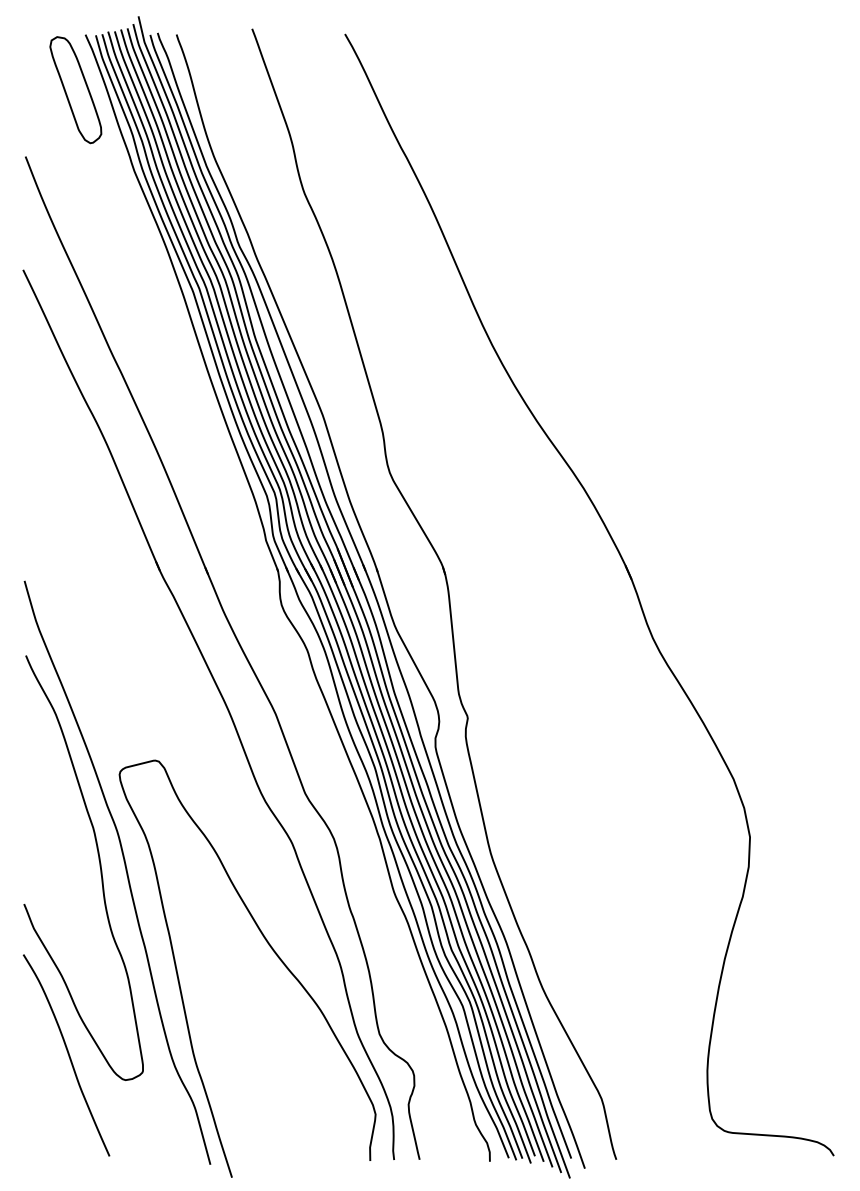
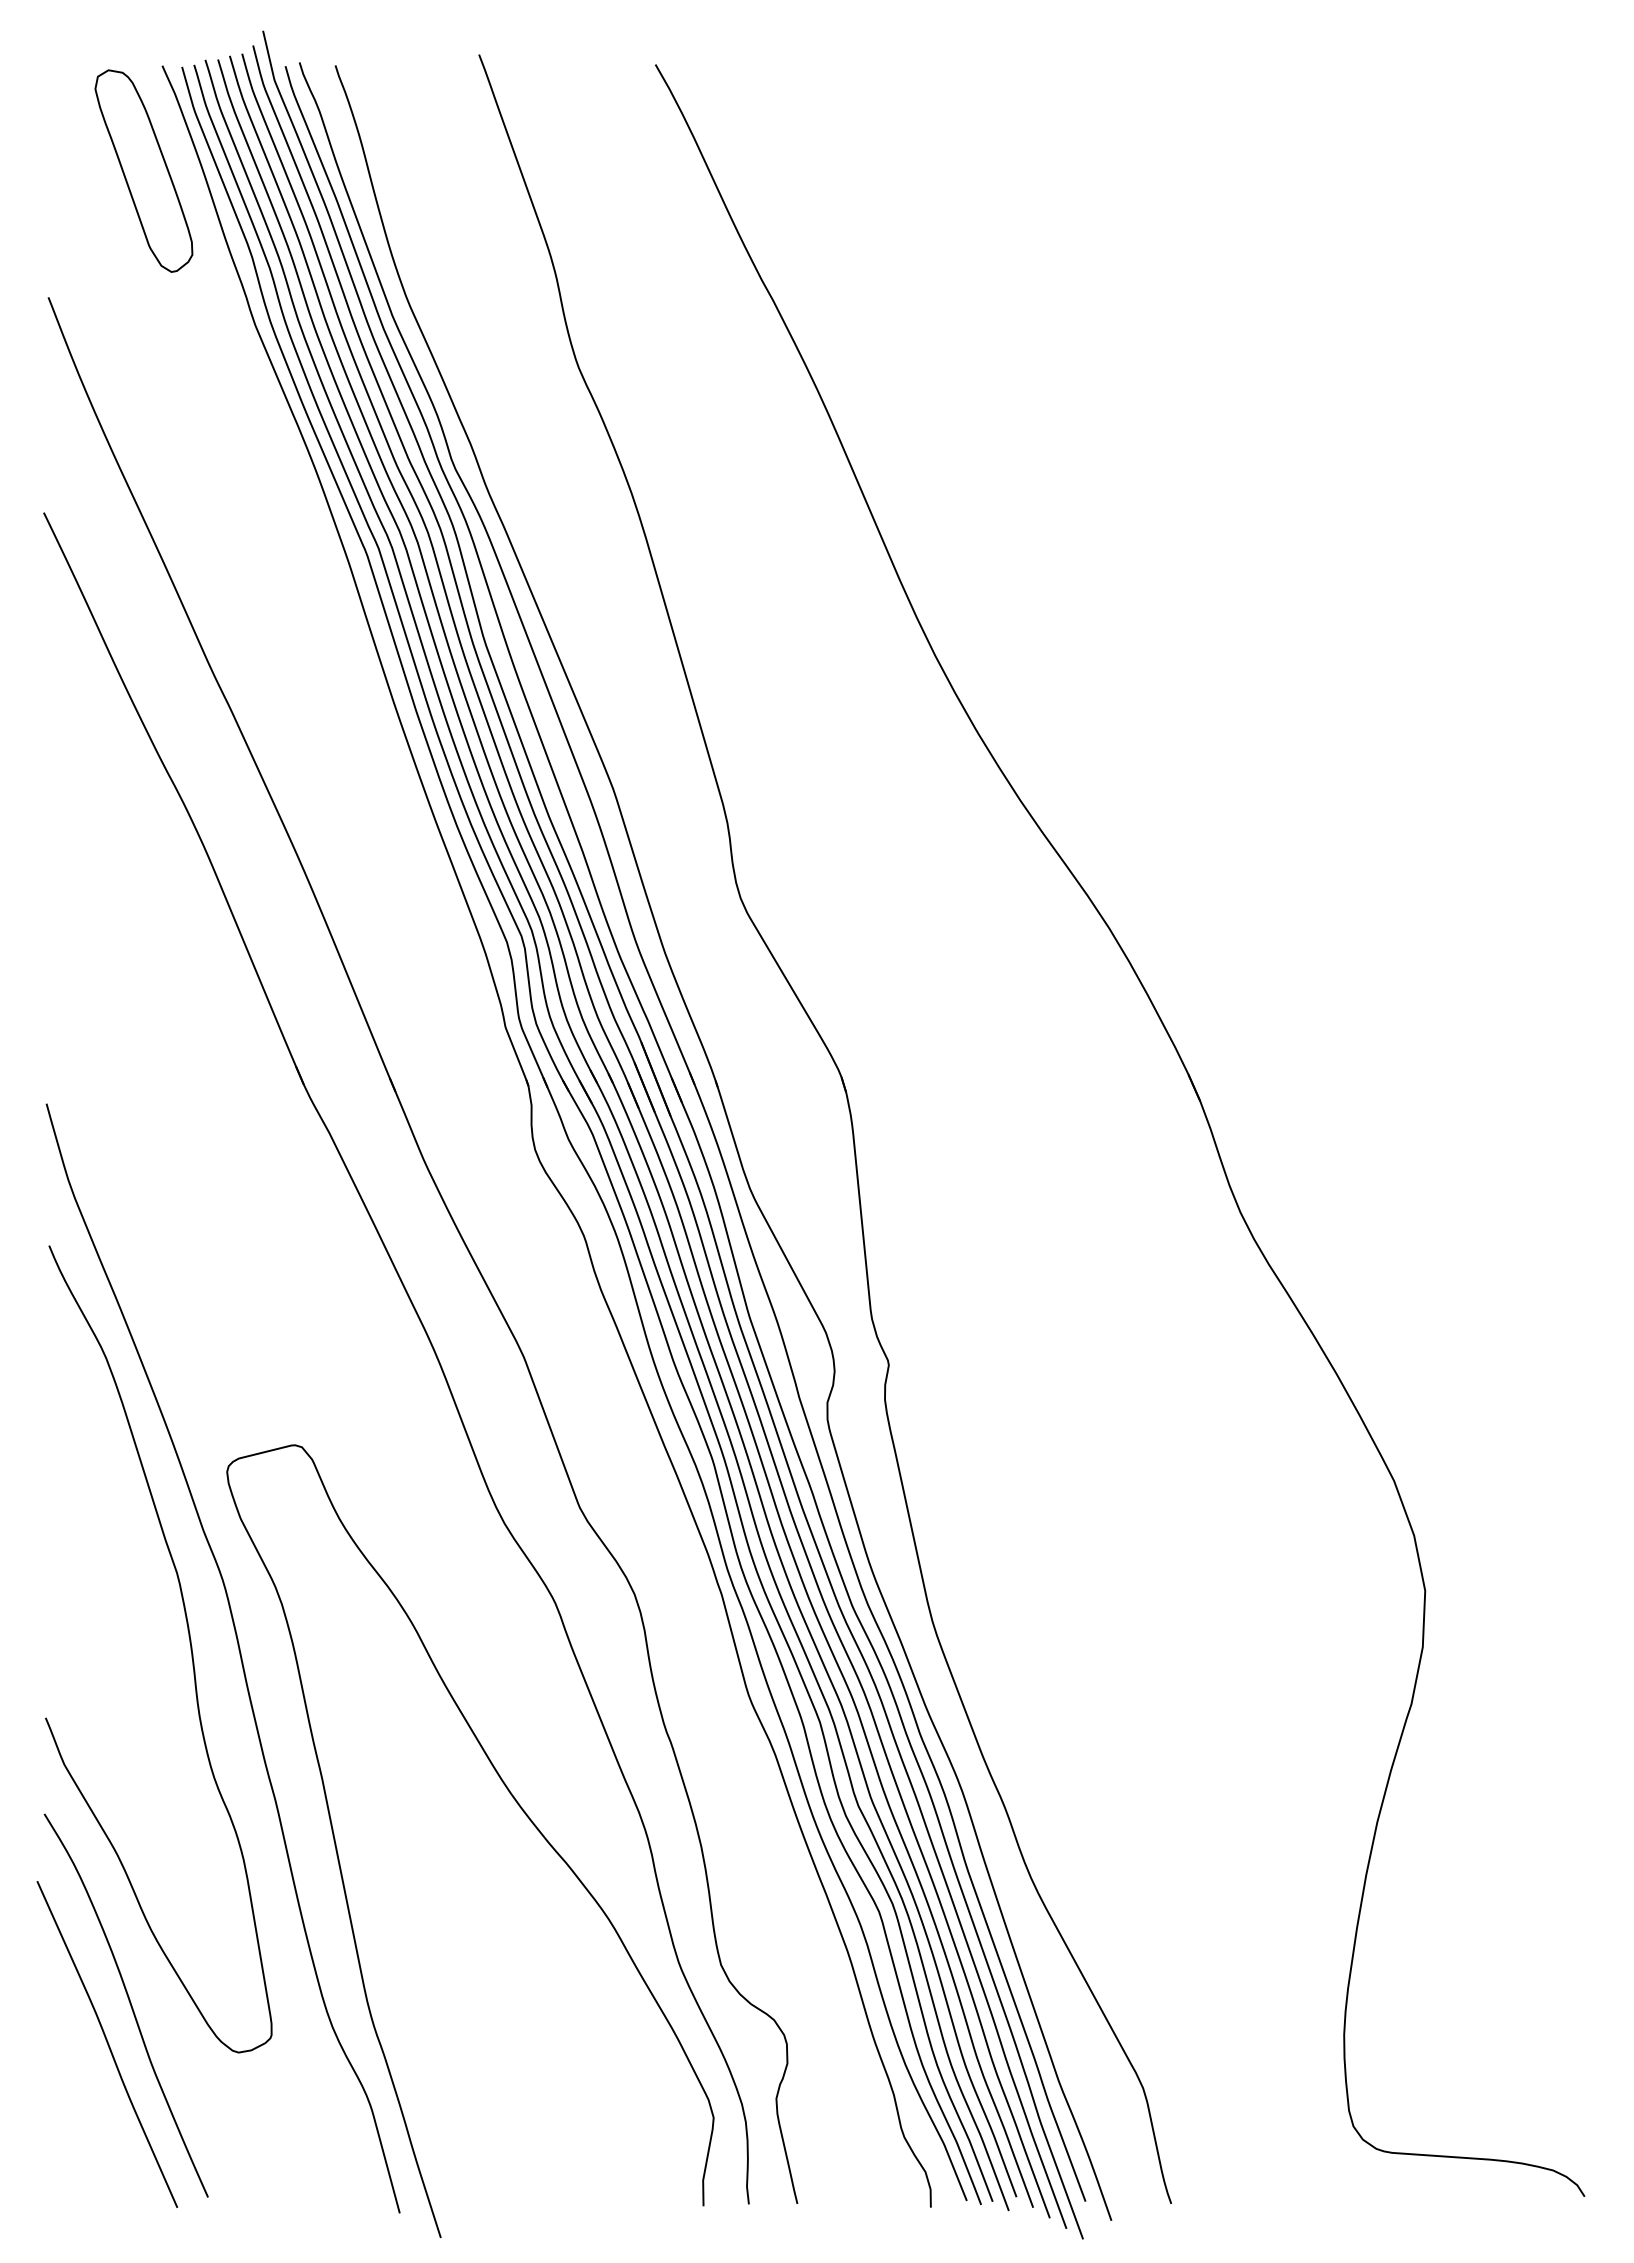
curve: (56, 1075) -> (107, 2043), added

